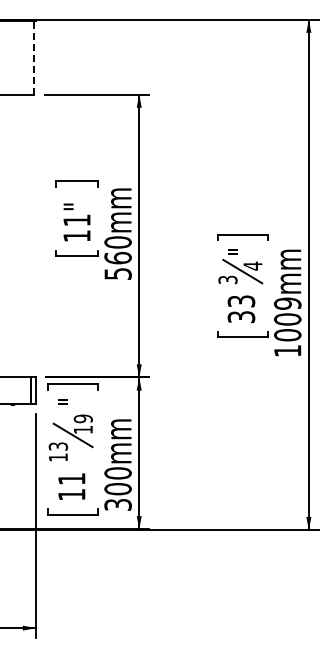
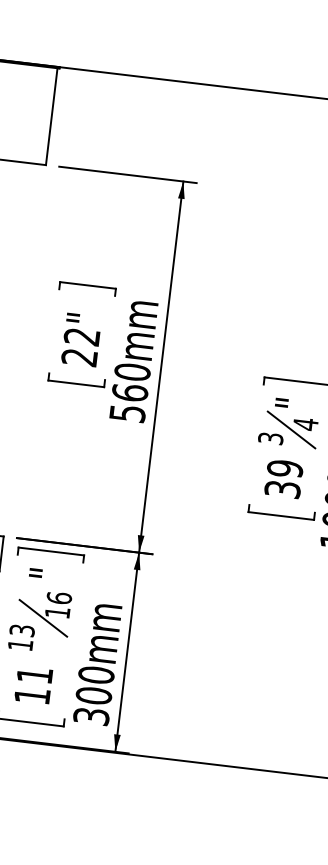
line: (34, 57) -> (51, 116), dashed -> solid
text: (76, 228) -> (80, 347), 11" -> 22"
text: (240, 301) -> (283, 468), 33 -> 39
text: (82, 418) -> (58, 597), 19 -> 16

